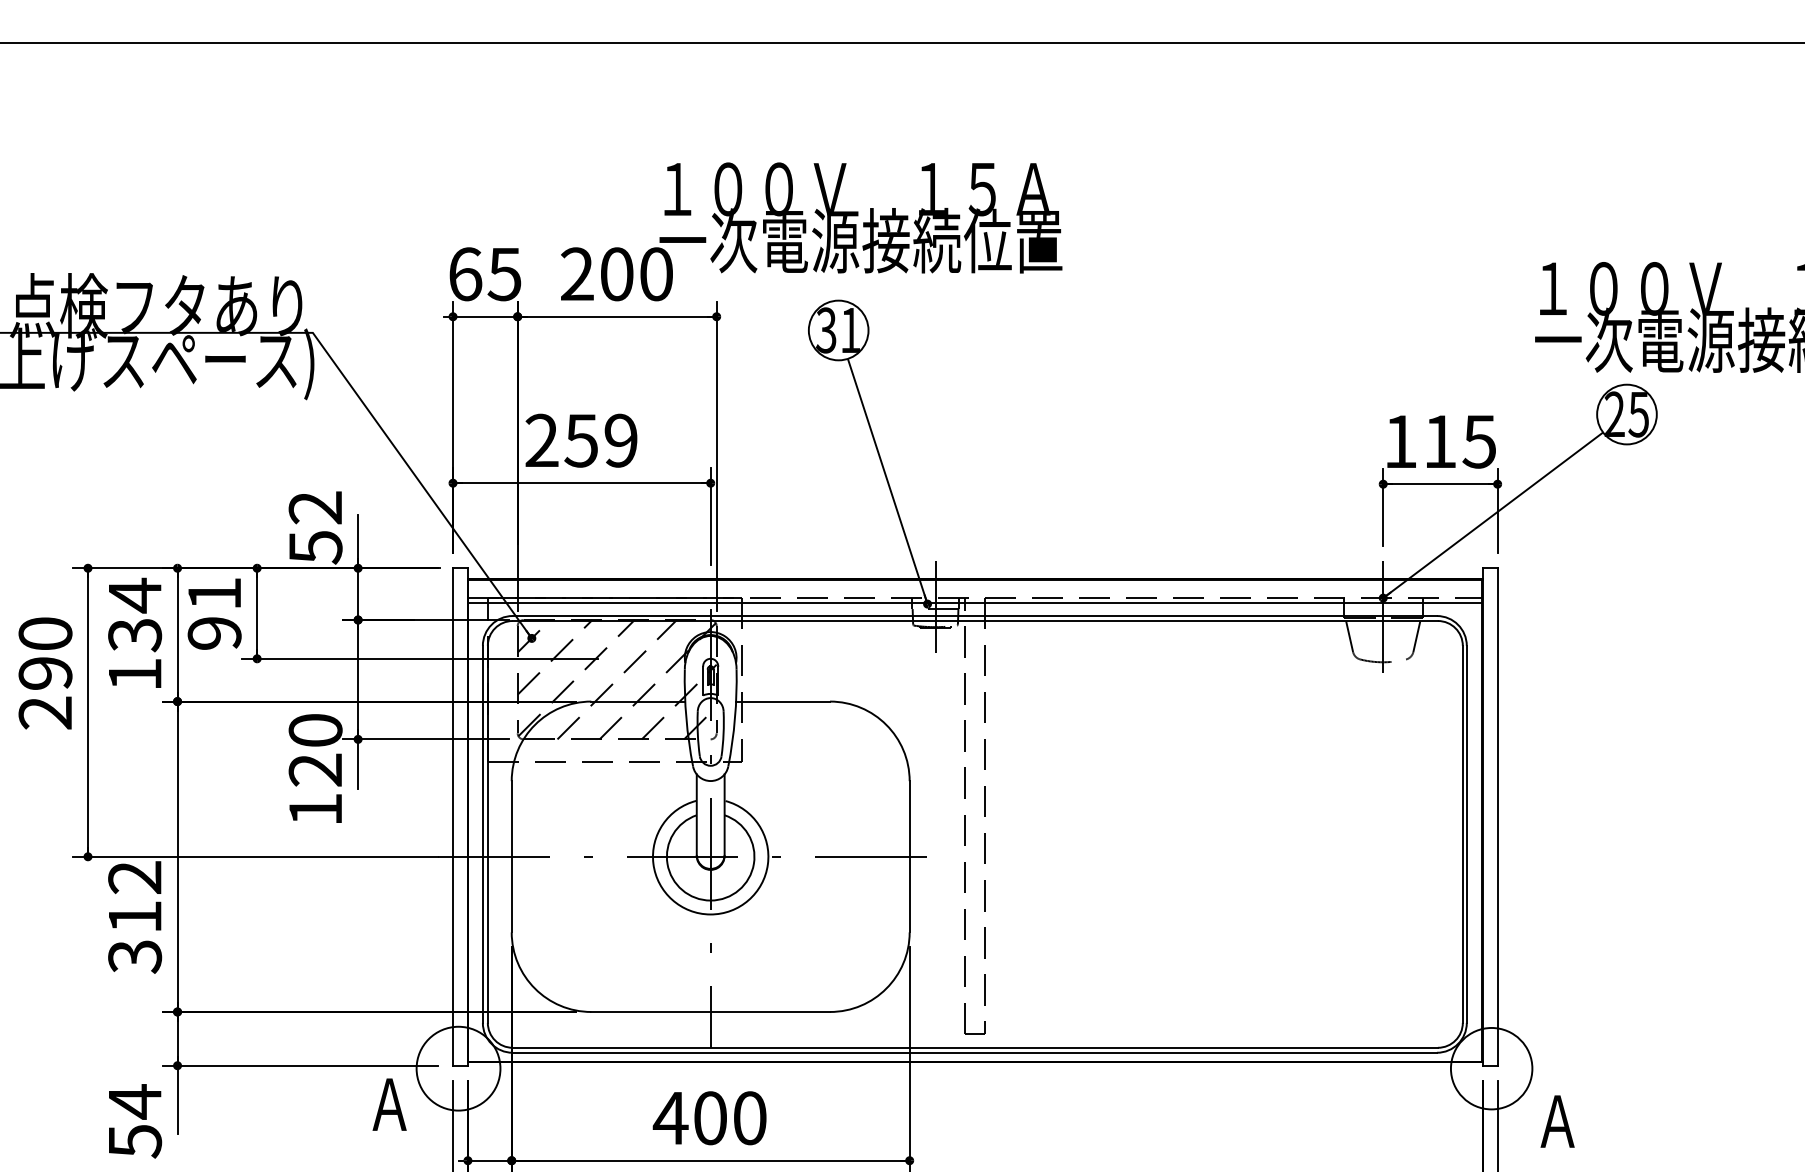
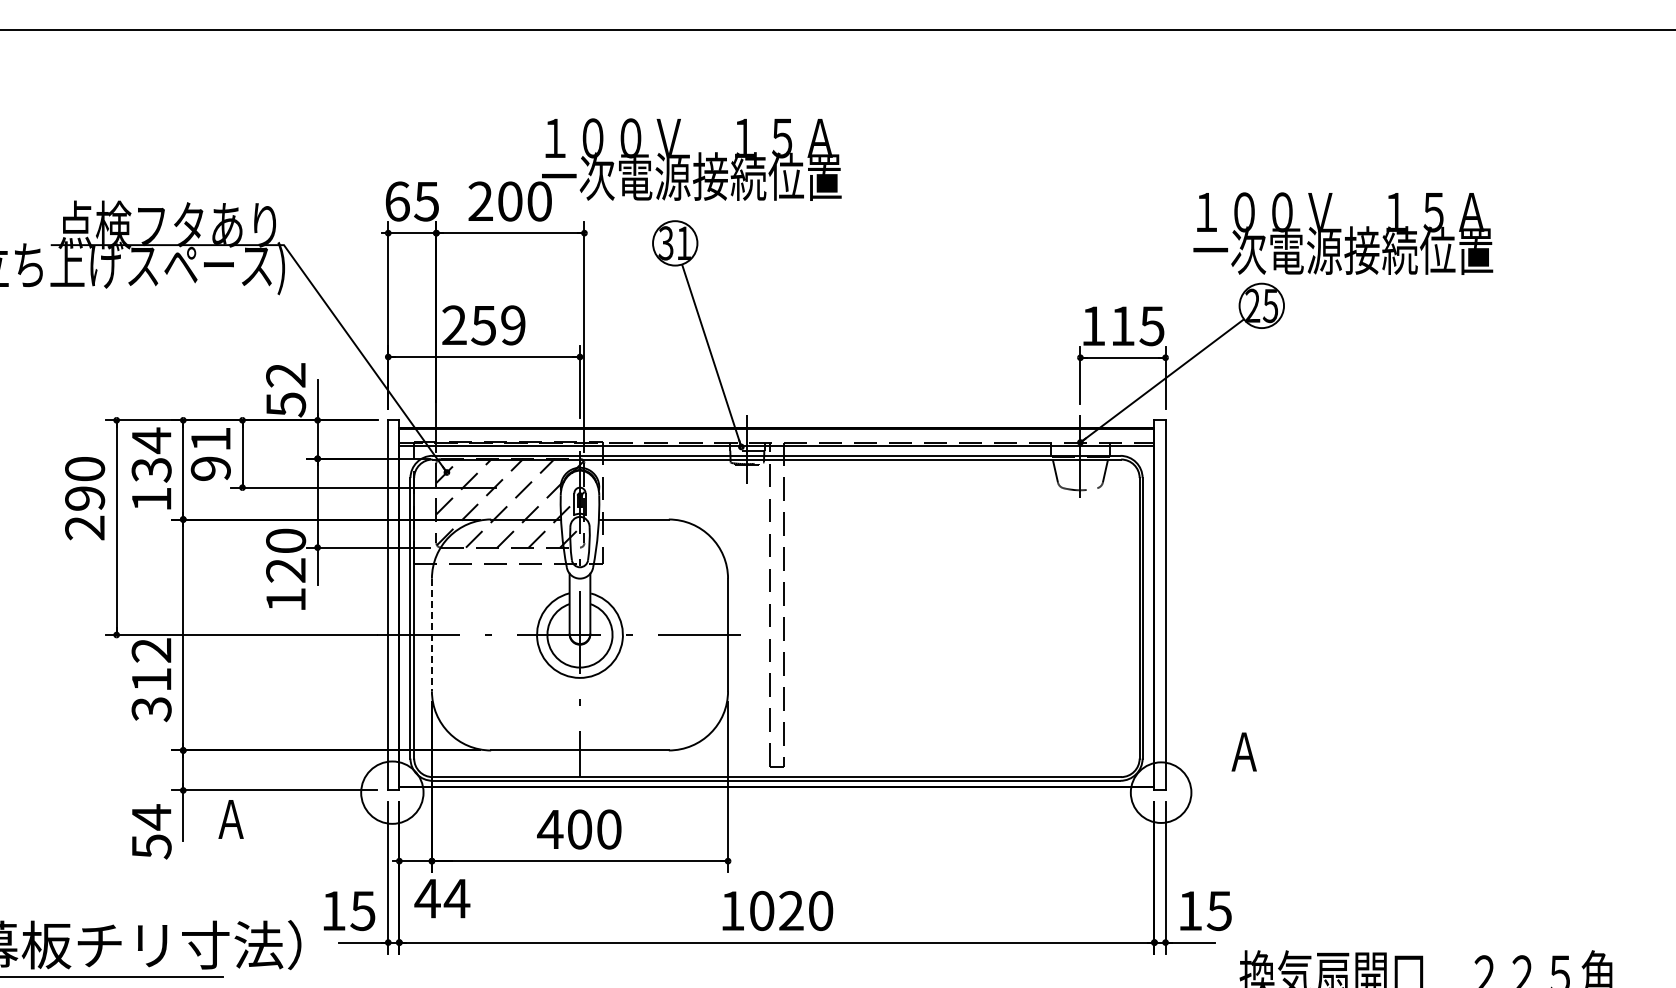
line: (511, 857) -> (431, 635), solid -> dashed
text: (388, 1104) -> (230, 819), moved
text: (1556, 1120) -> (1243, 751), moved

